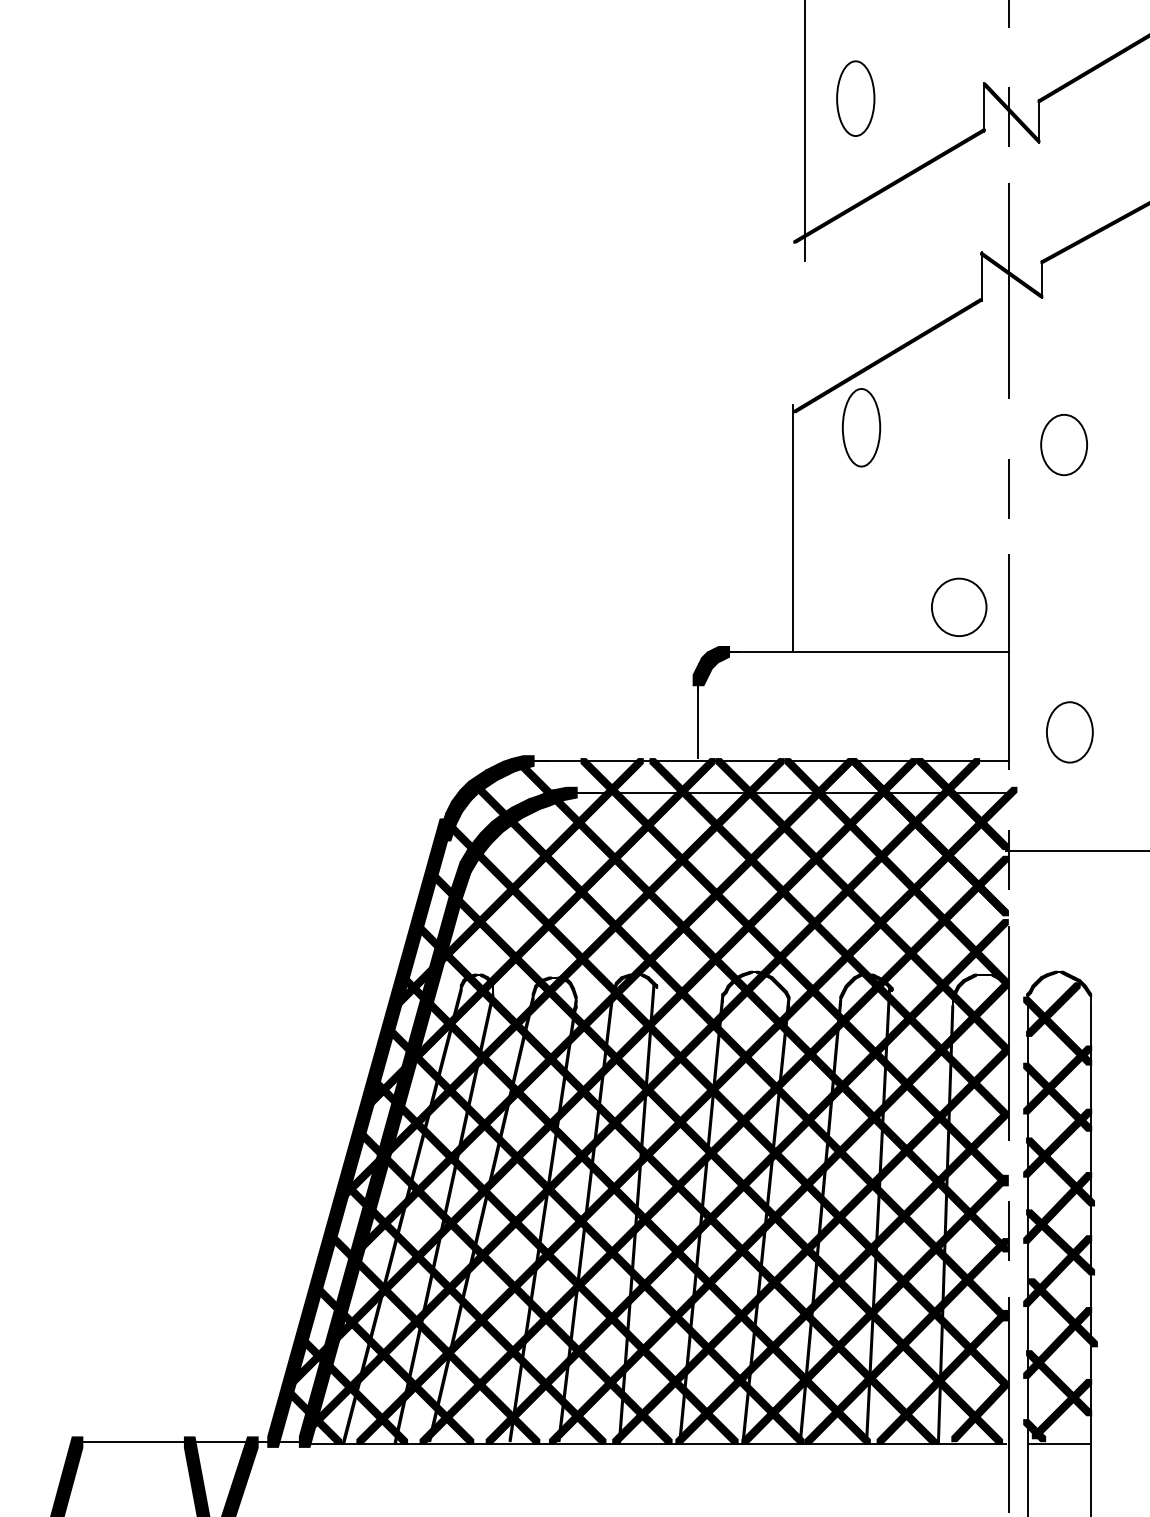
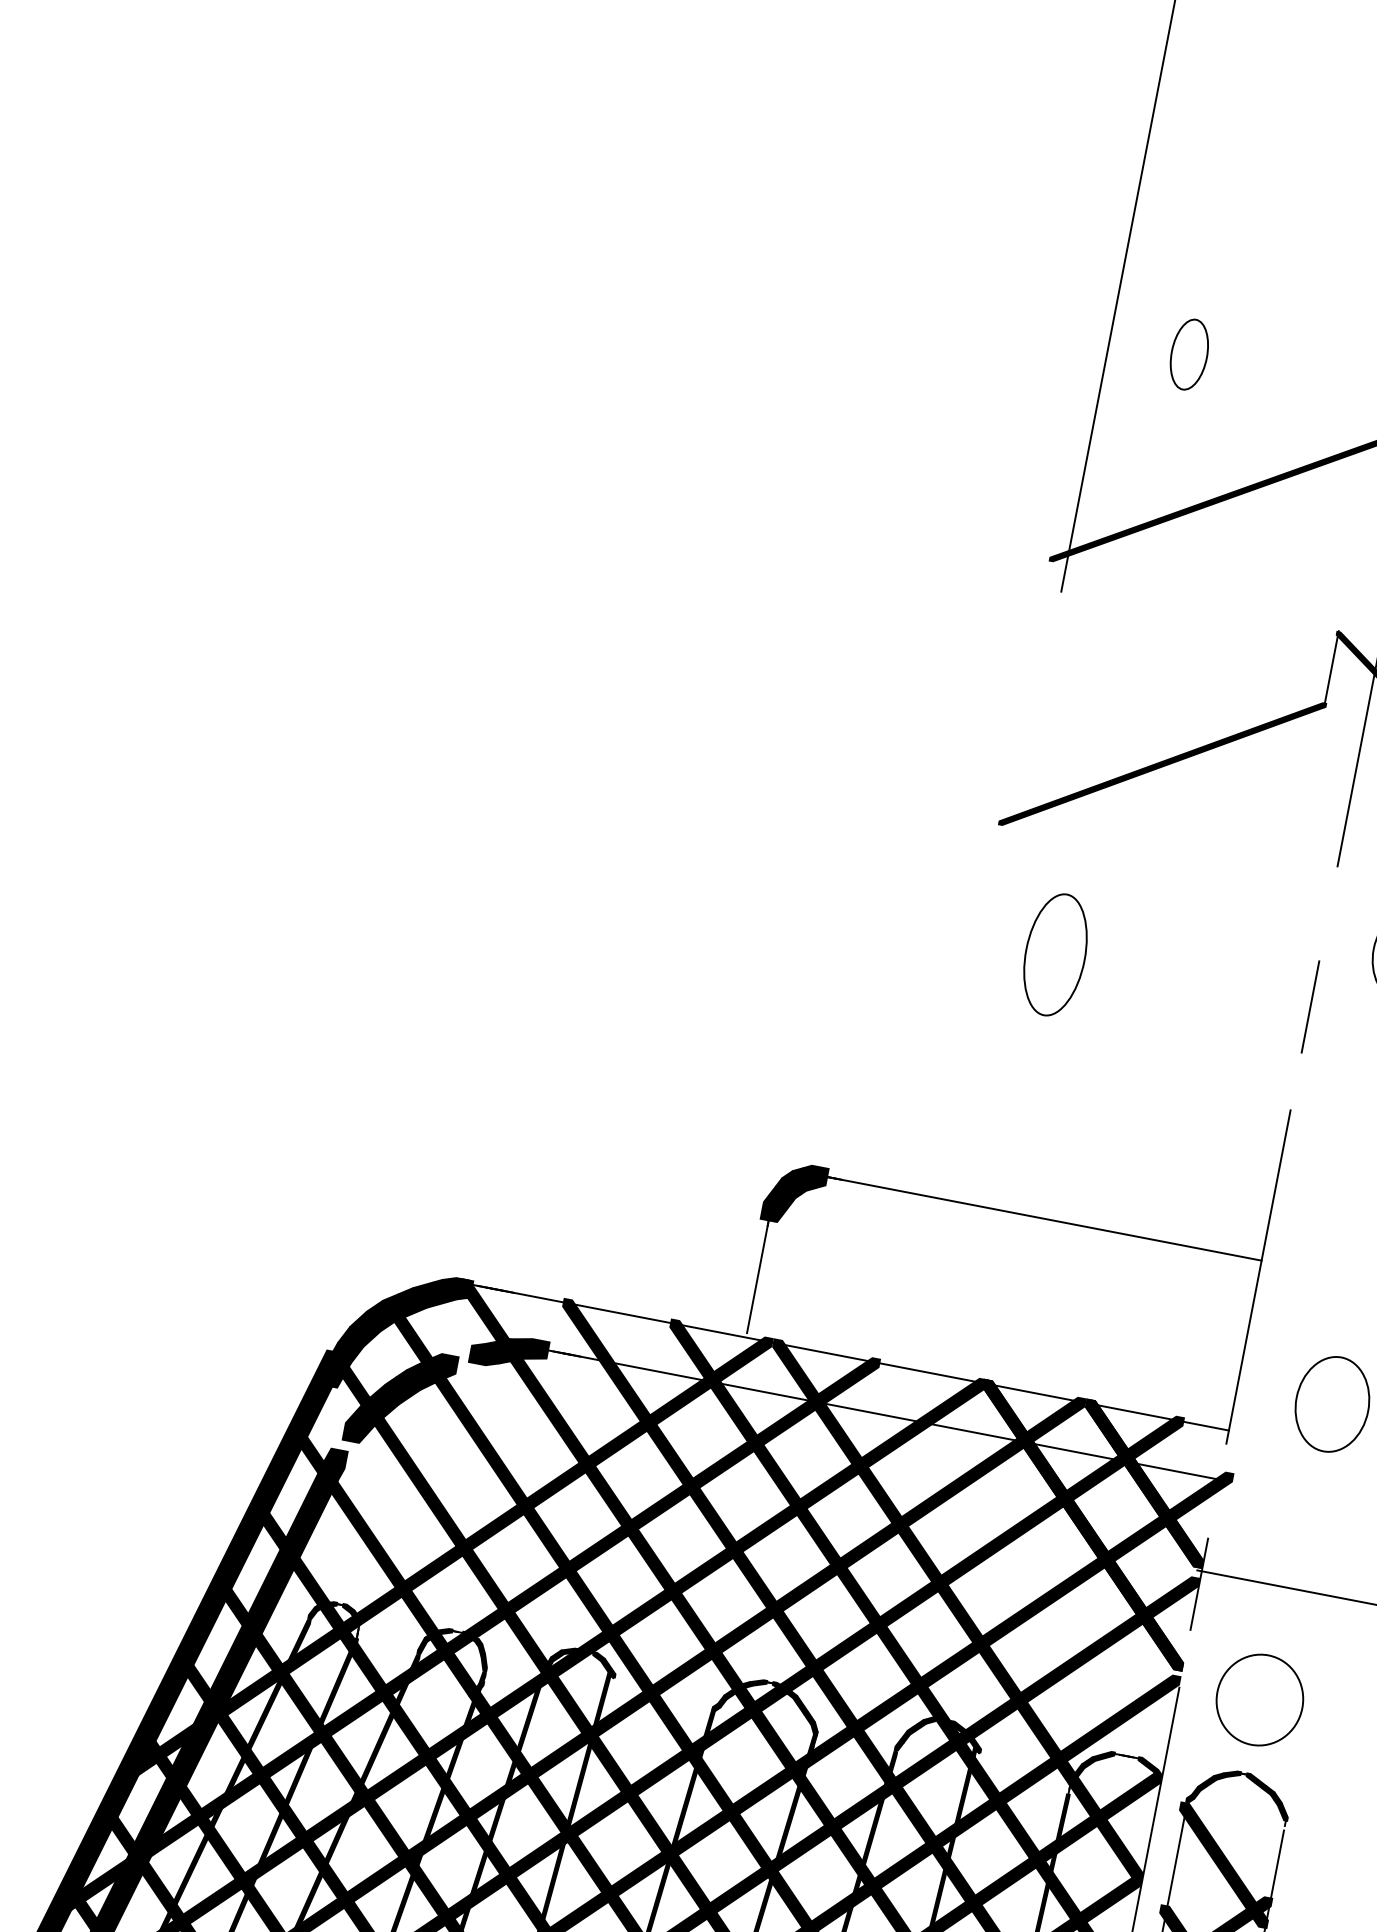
part: (855, 98) -> (1188, 354), size x0.6
part: (861, 427) -> (1055, 954), moved
line: (793, 527) -> (963, 1002), removed
part: (959, 606) -> (1260, 1698), moved
fill: (522, 762) -> (472, 1287), removed
fill: (525, 808) -> (463, 1359), removed
fill: (896, 871) -> (1021, 1568), removed
fill: (462, 875) -> (345, 1445), removed
fill: (516, 884) -> (426, 1475), removed
fill: (1053, 1009) -> (1223, 1830), removed

